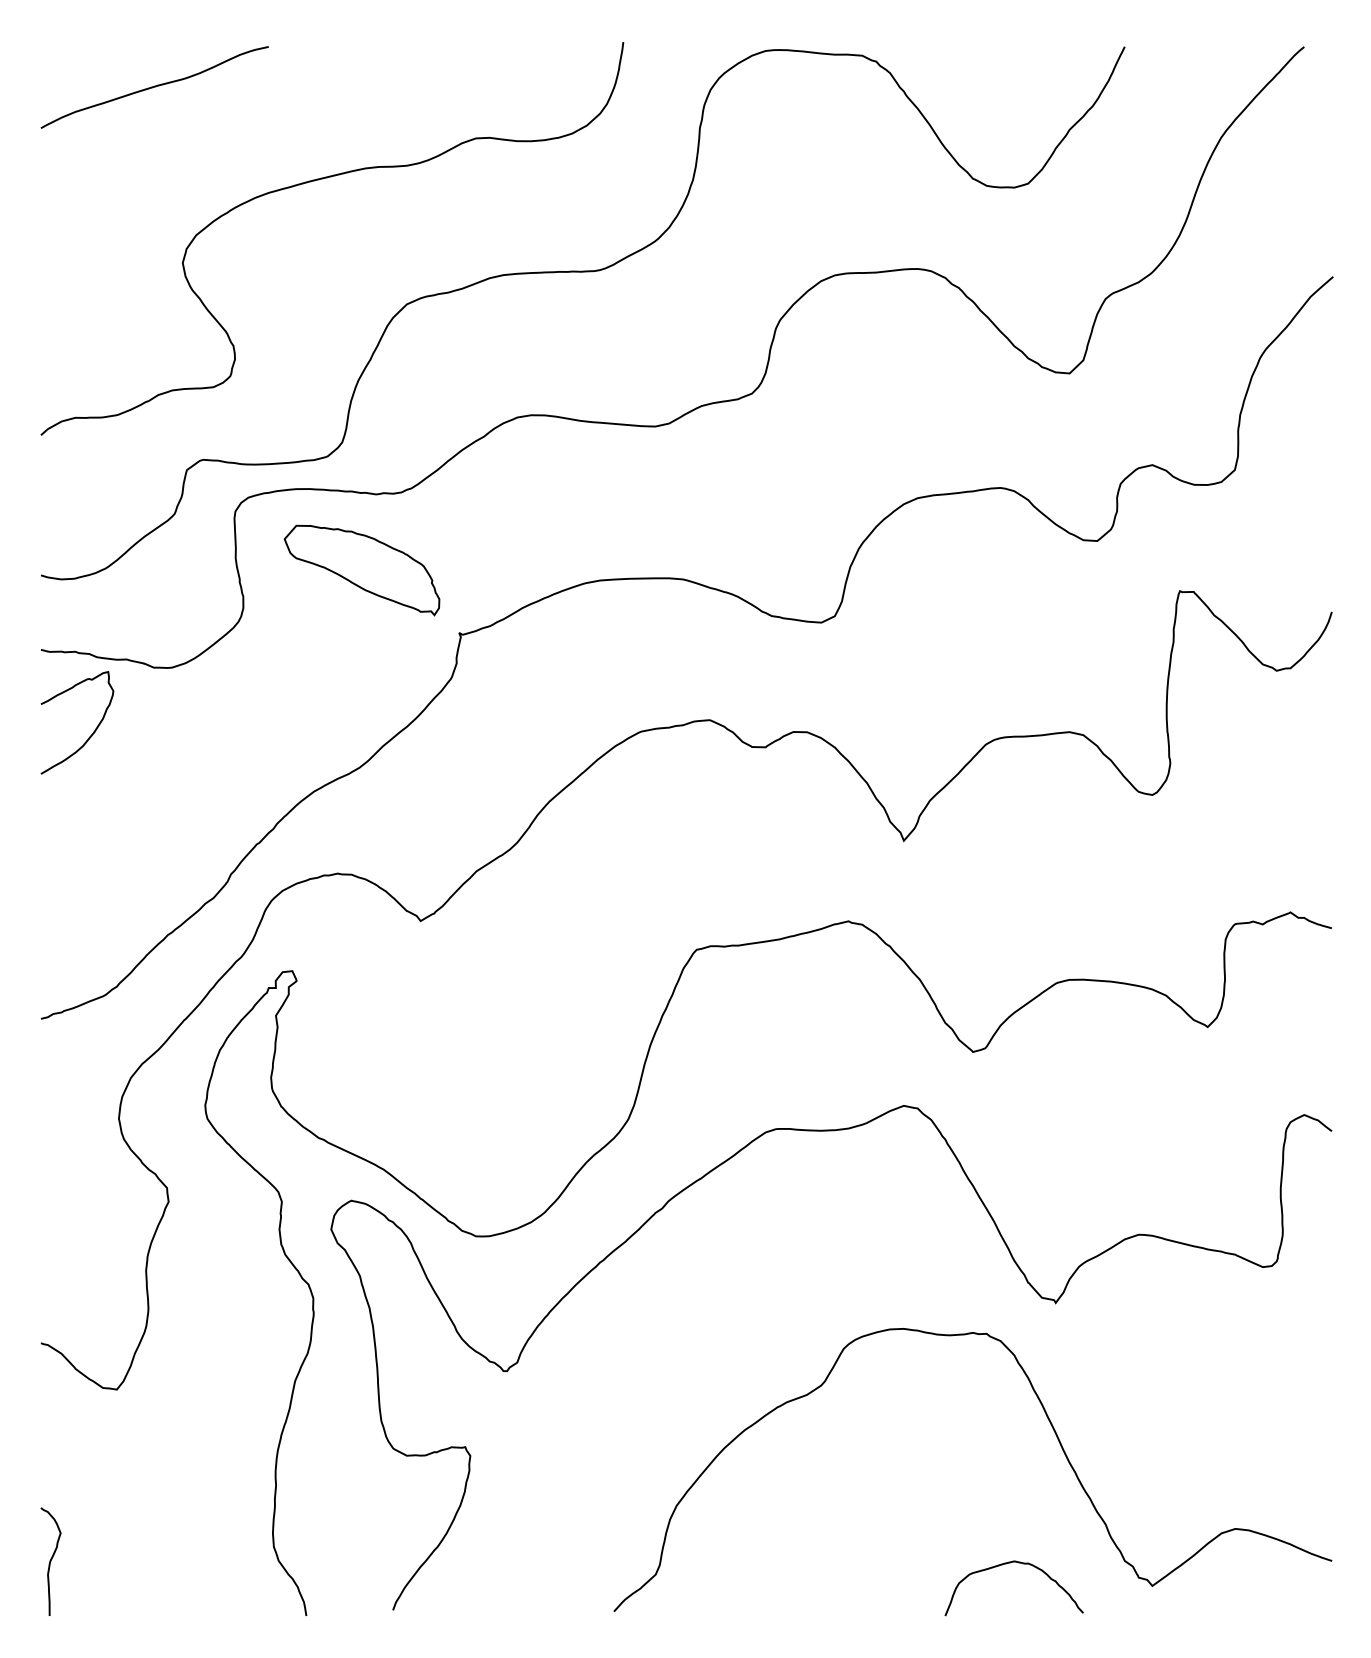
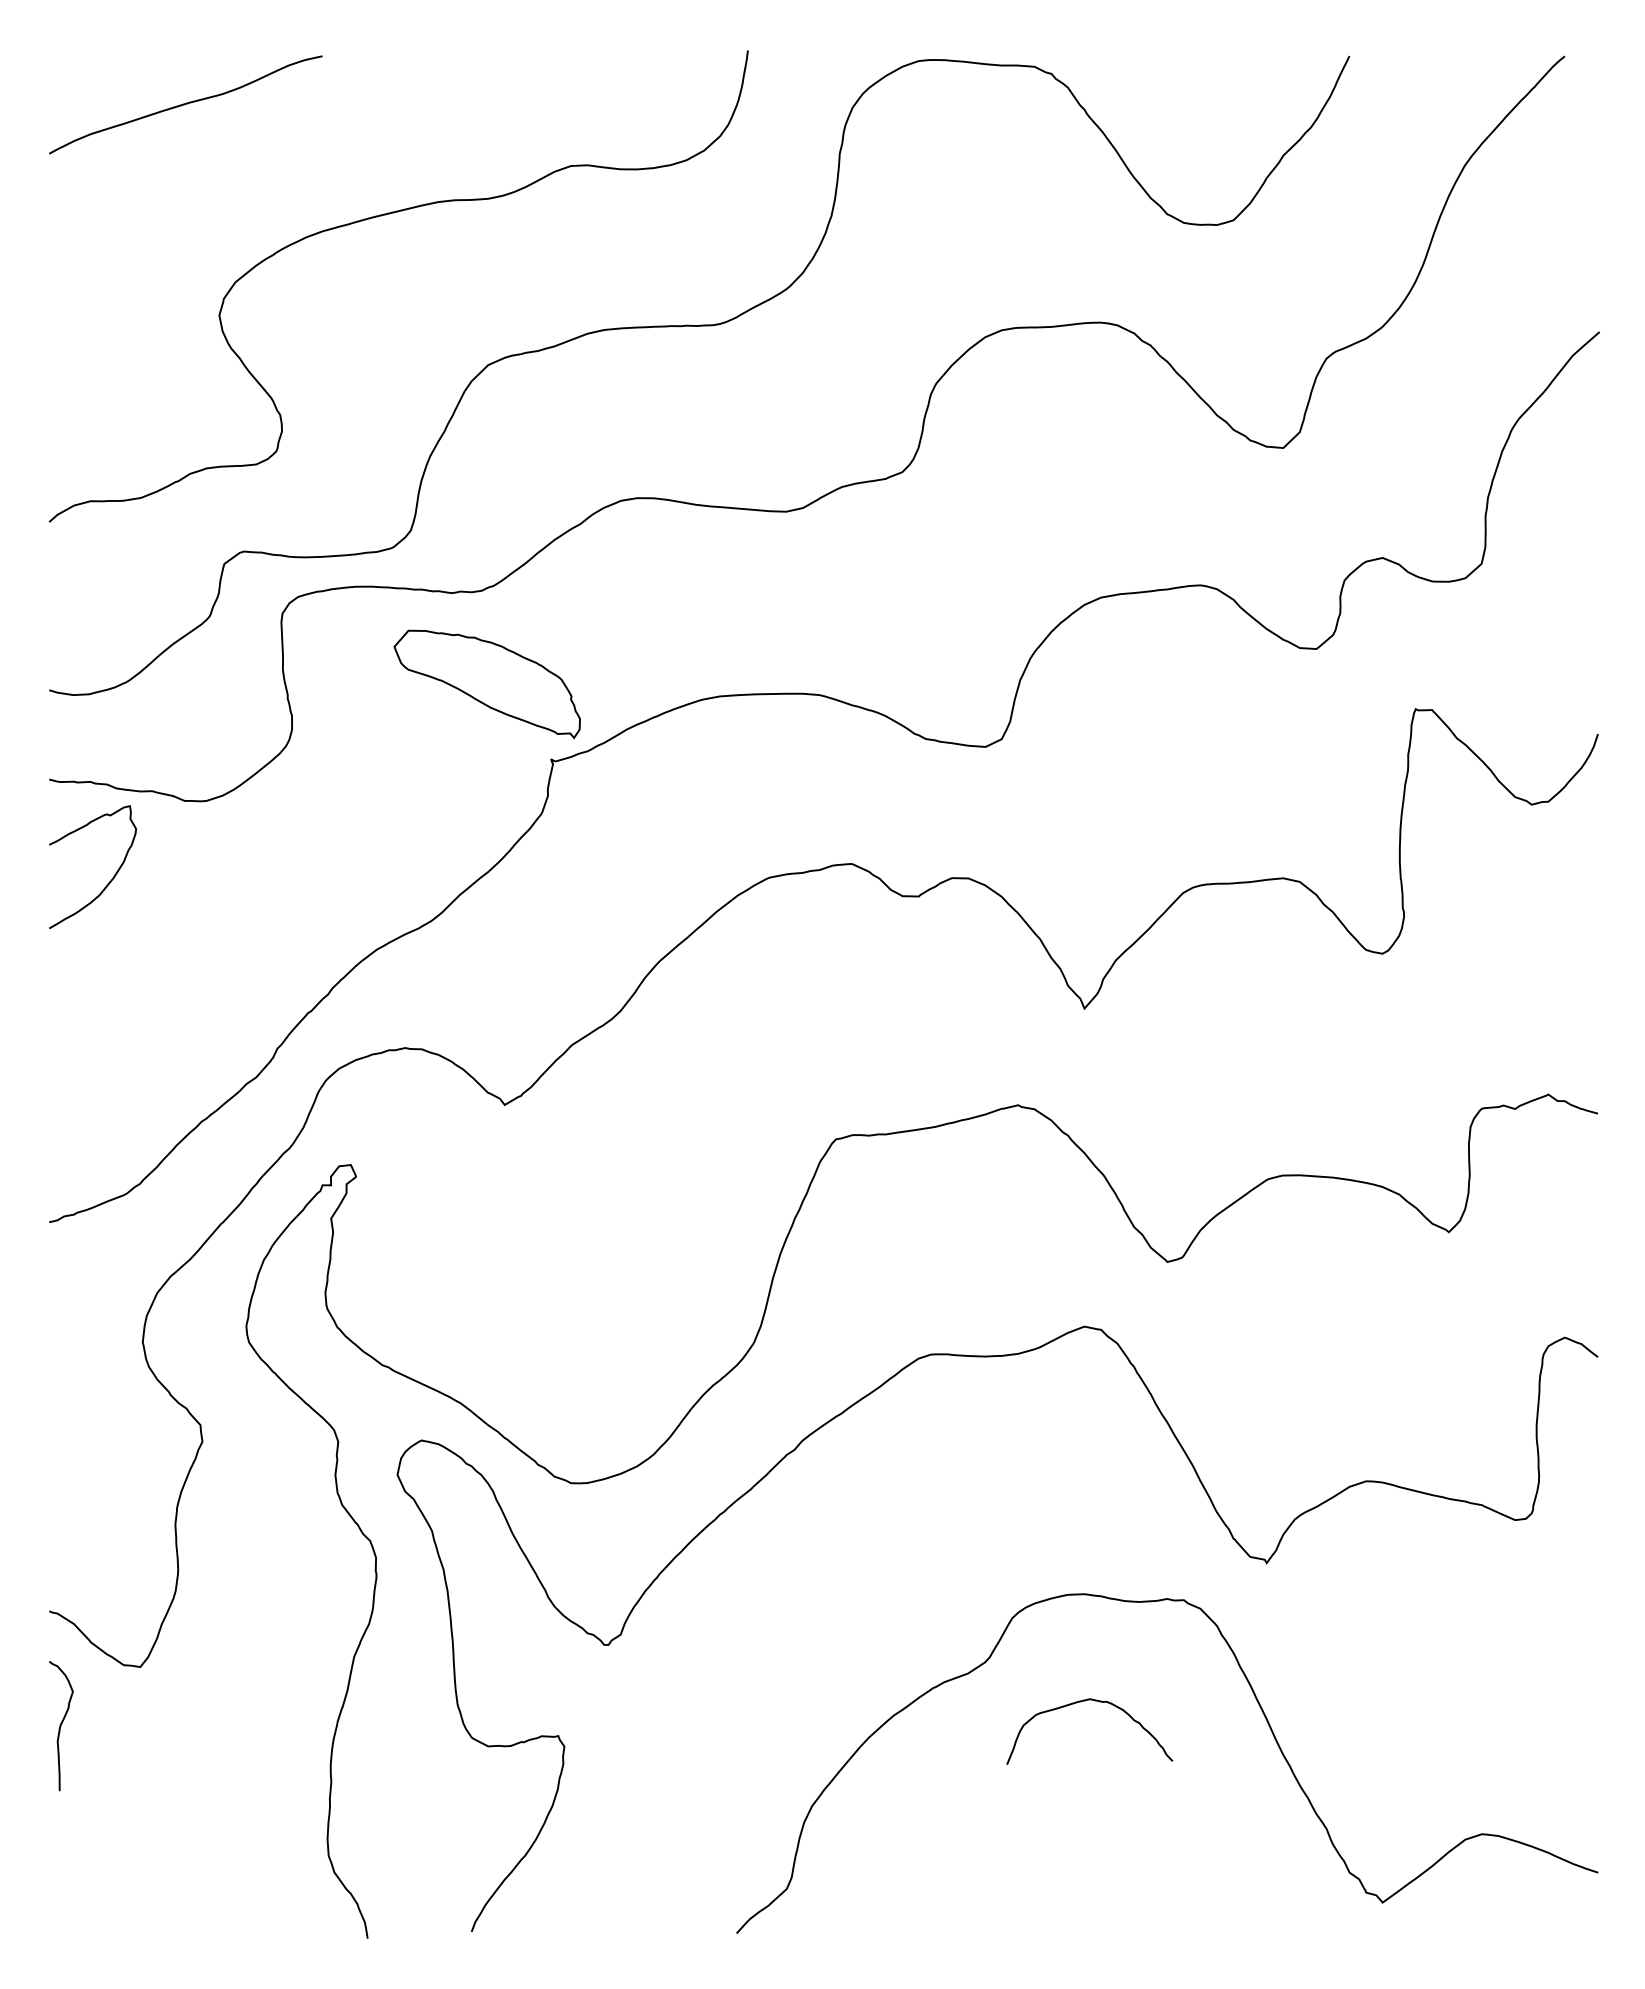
part: (361, 570) -> (486, 684), moved
curve: (50, 1561) -> (60, 1725), moved
curve: (1006, 1564) -> (1080, 1702), moved

